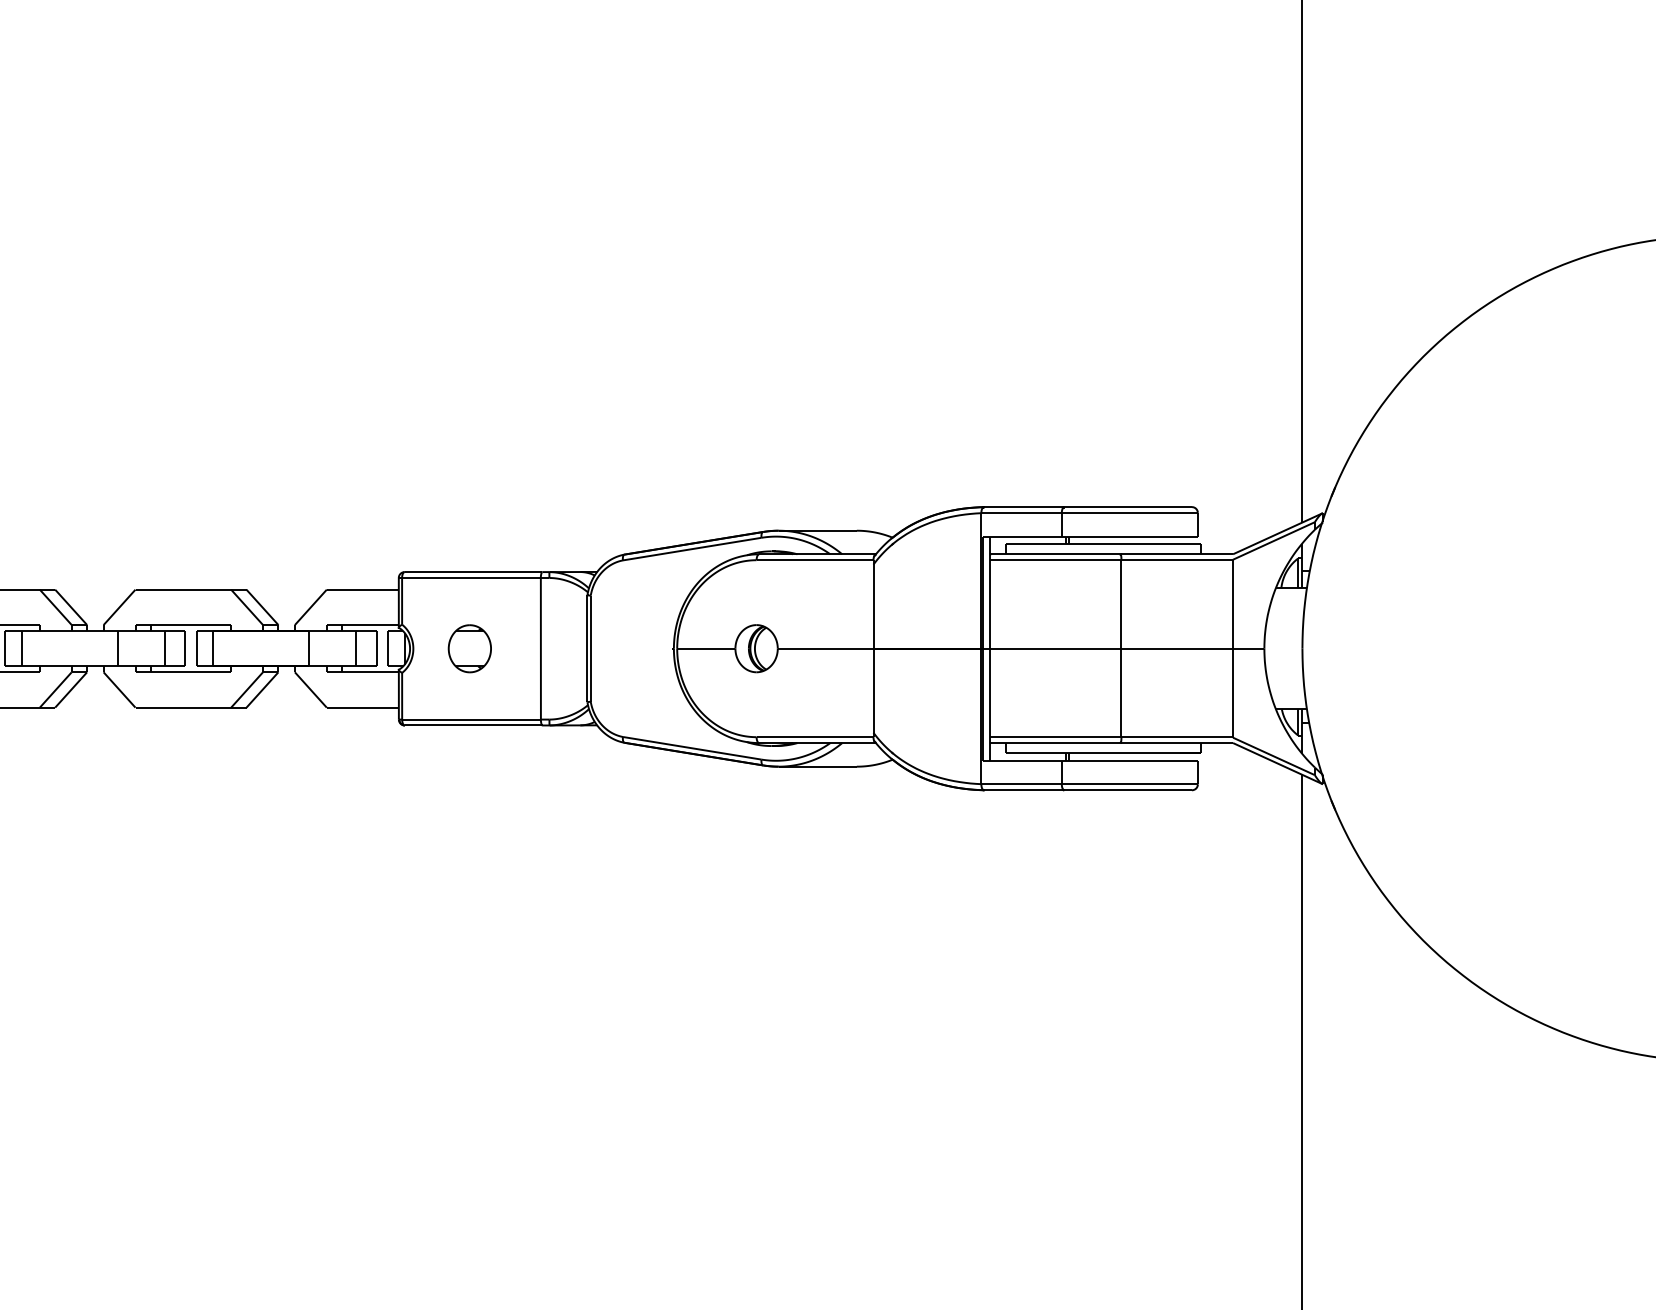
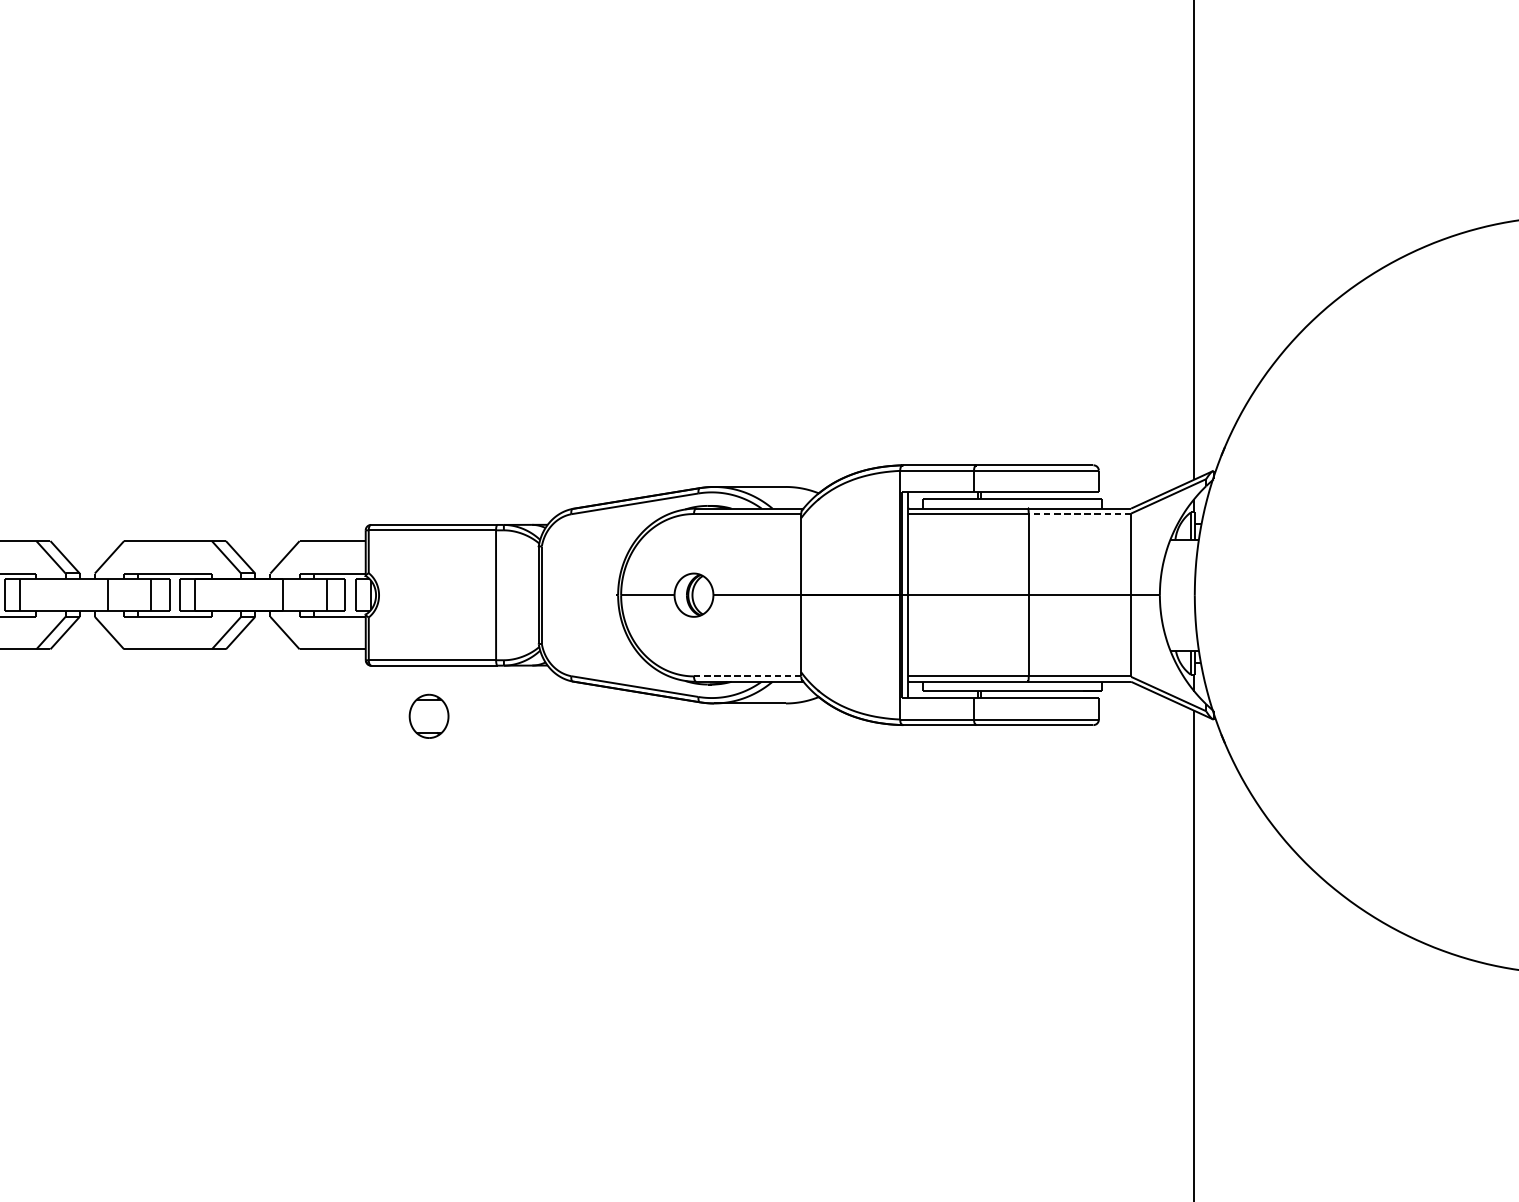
line: (1177, 560) -> (1080, 514), solid -> dashed
part: (469, 648) -> (428, 716), moved
line: (815, 737) -> (748, 676), solid -> dashed

